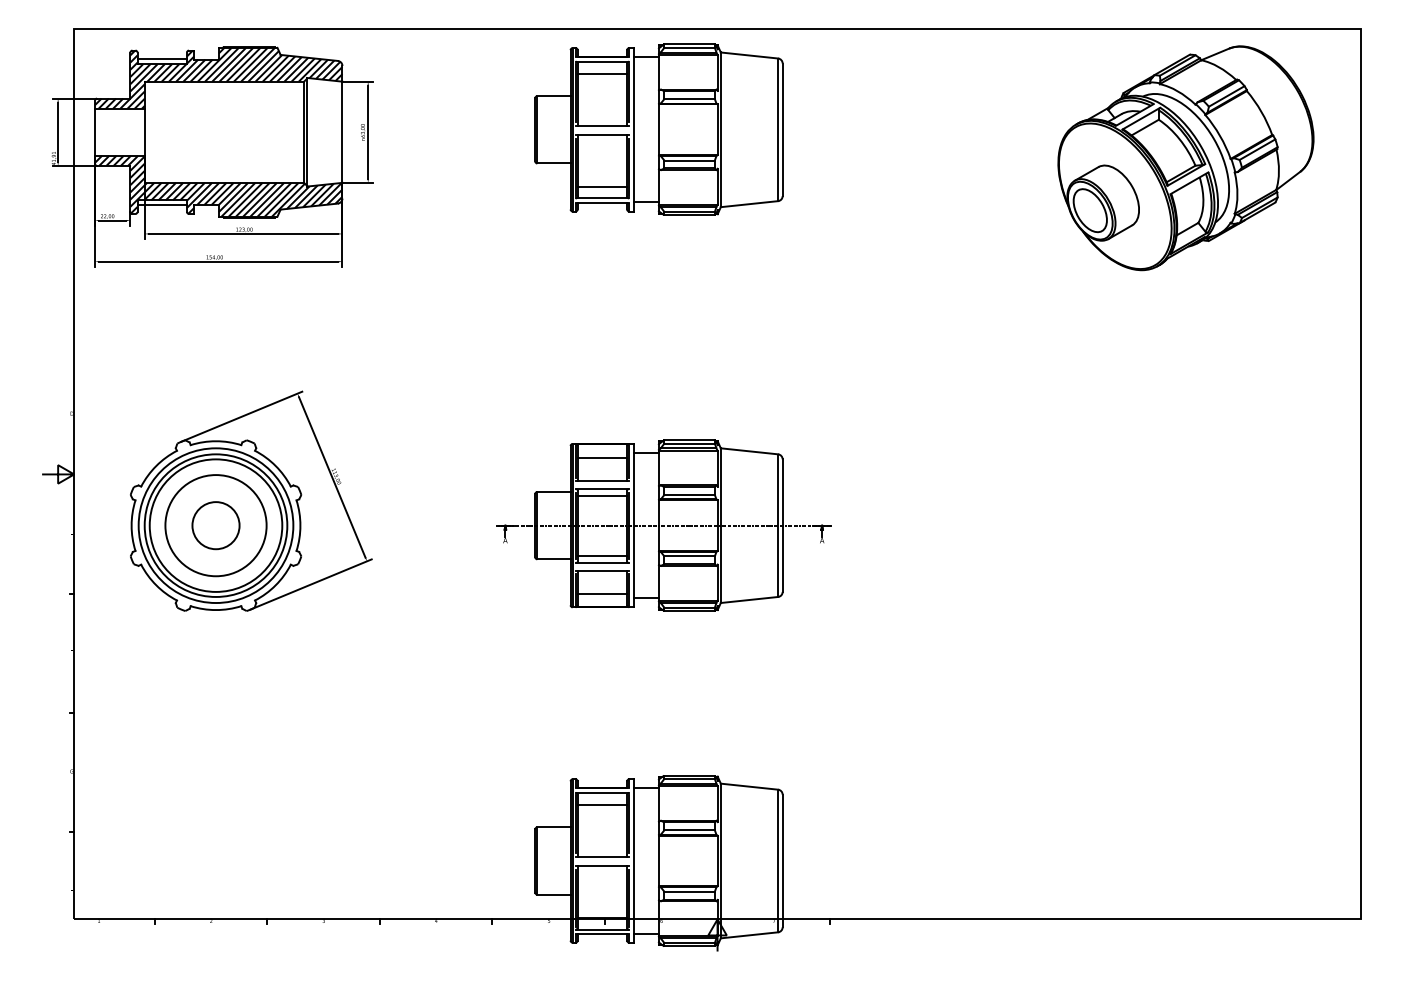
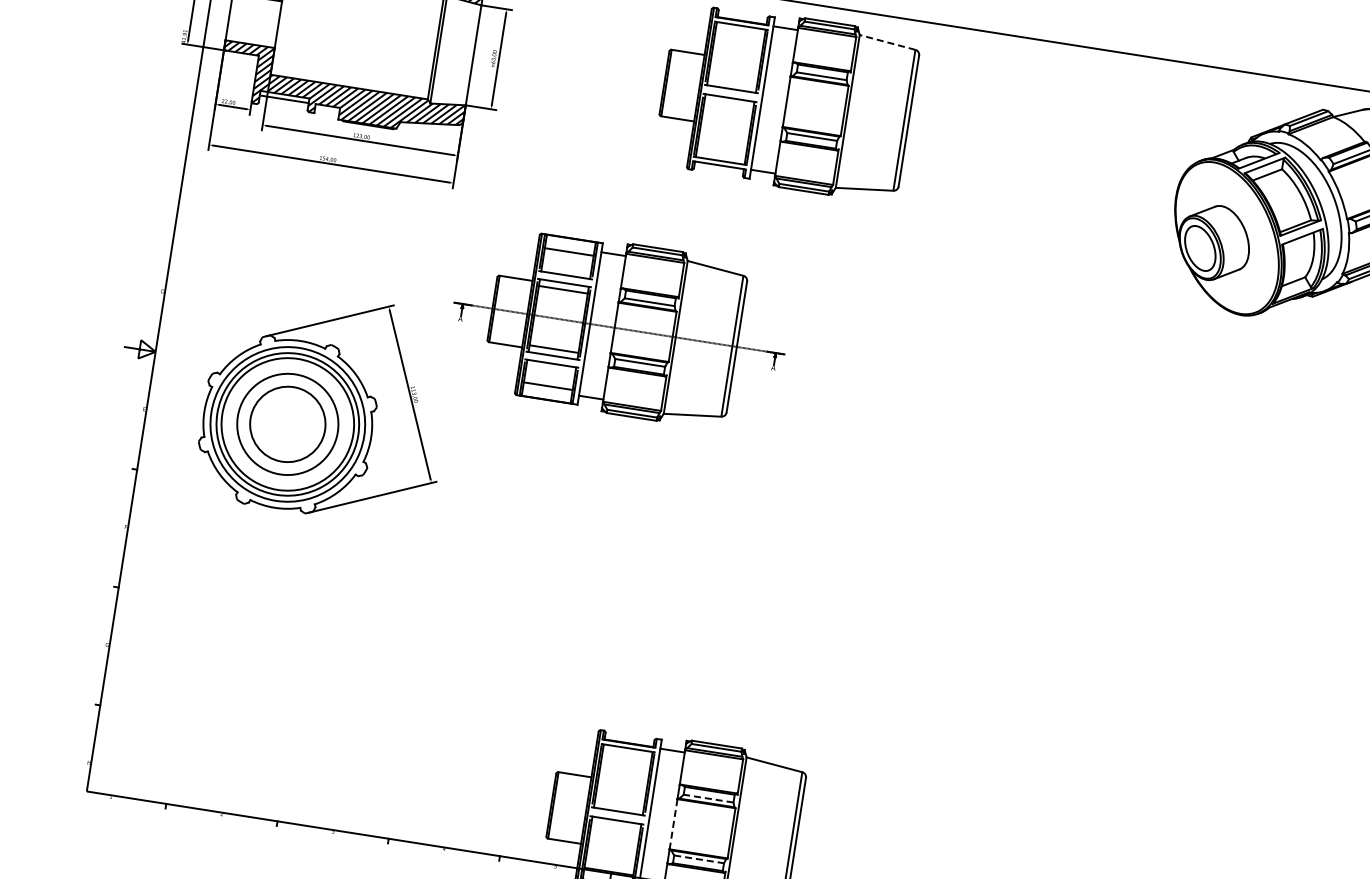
line: (749, 55) -> (887, 42), solid -> dashed
line: (602, 73) -> (739, 37), removed
line: (602, 186) -> (722, 149), removed
circle: (215, 525) -> (287, 424), size x1.6
part: (663, 525) -> (619, 328), moved
line: (602, 804) -> (626, 759), removed
line: (689, 830) -> (708, 798), solid -> dashed
line: (658, 861) -> (673, 824), solid -> dashed
line: (690, 891) -> (699, 859), solid -> dashed

